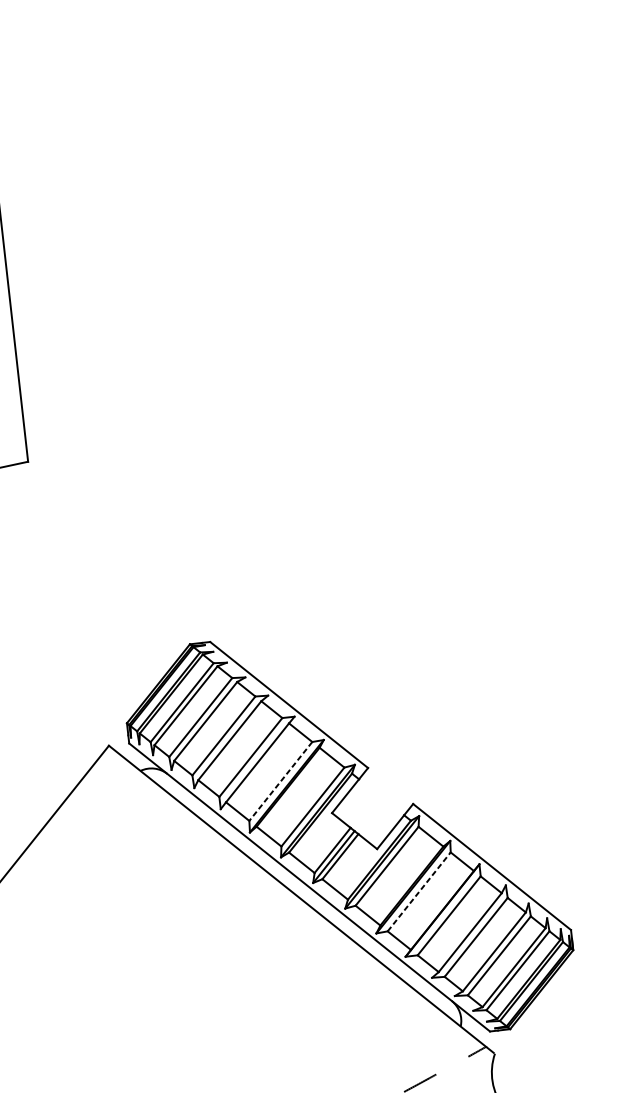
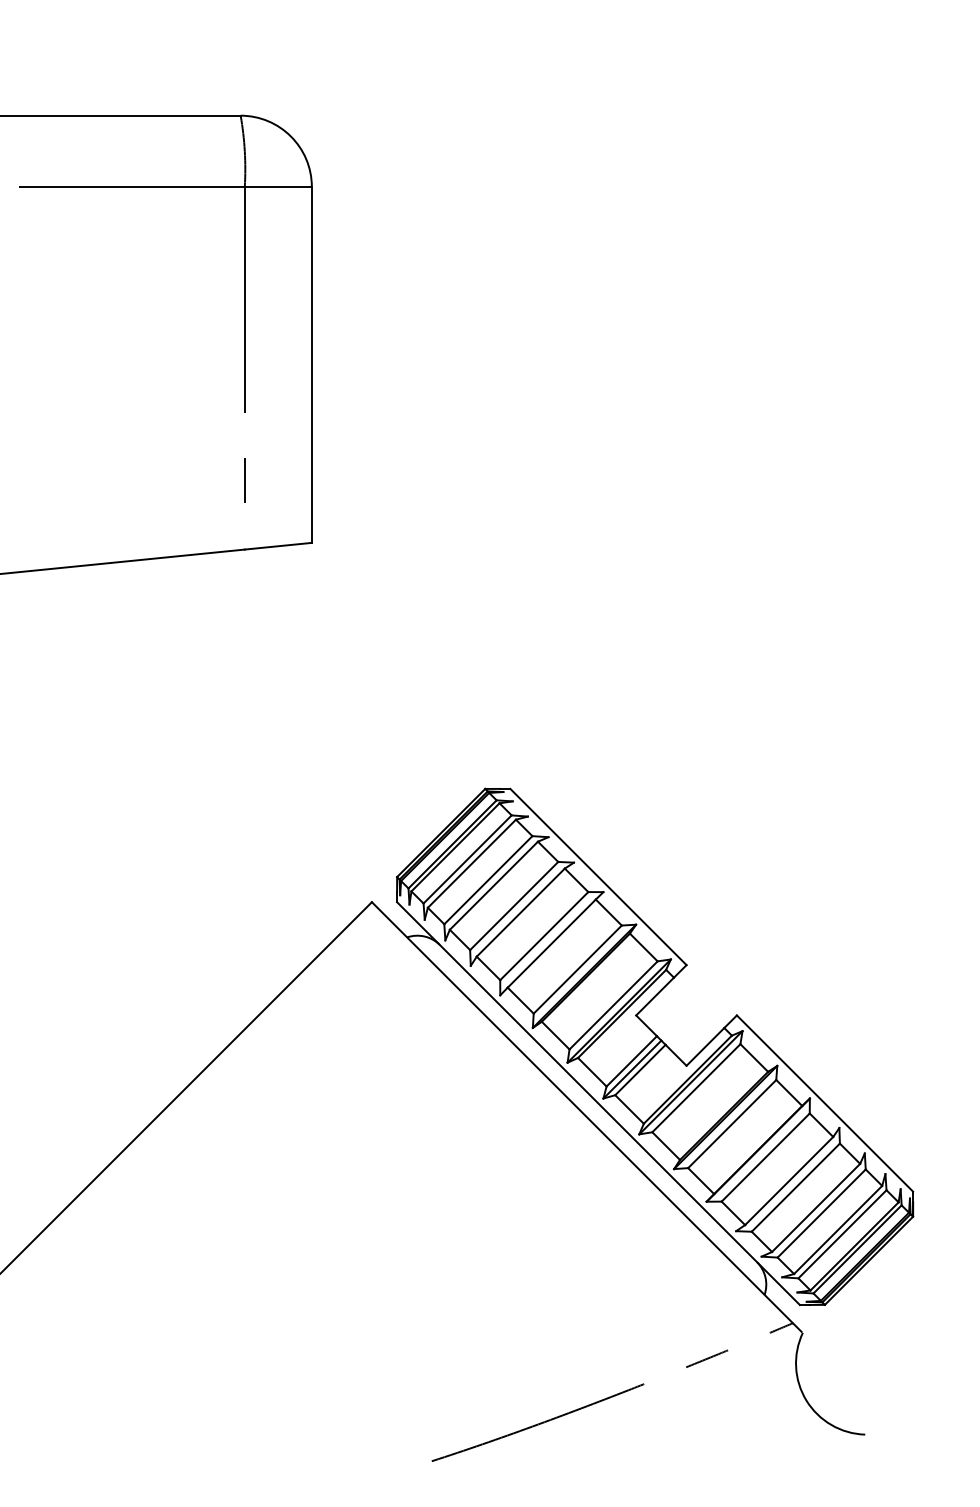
line: (280, 781) -> (577, 969), dashed -> solid
line: (419, 891) -> (732, 1123), dashed -> solid

